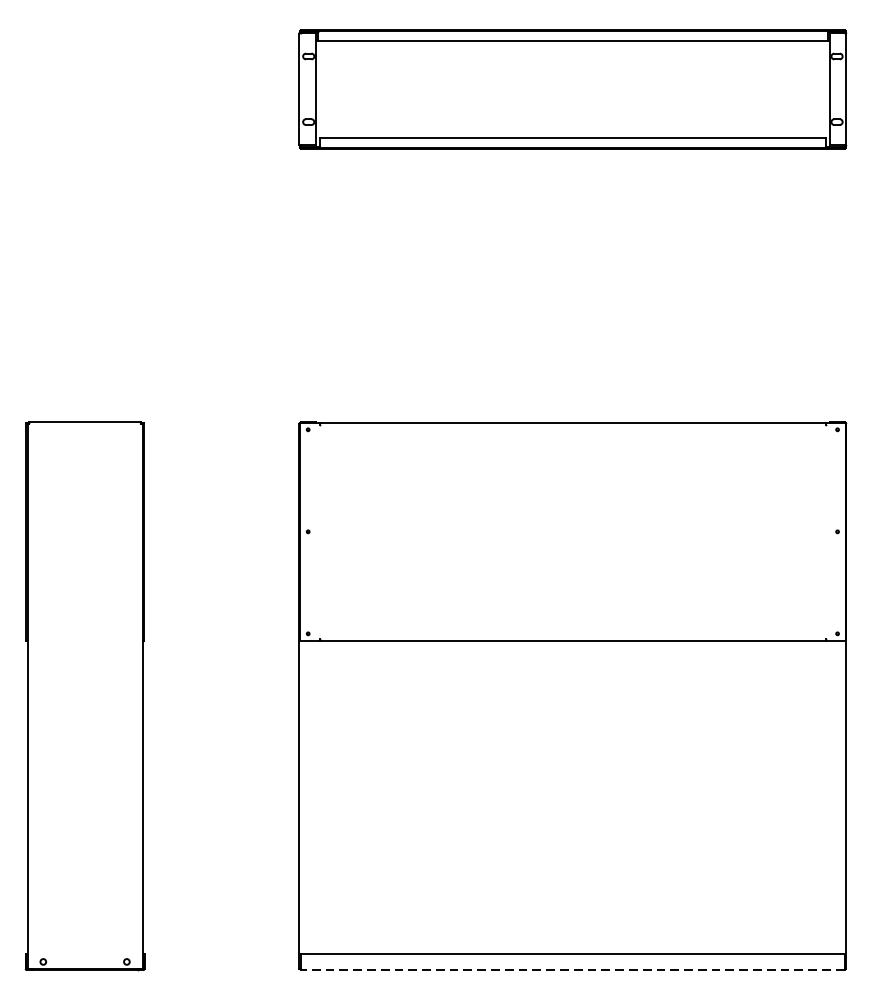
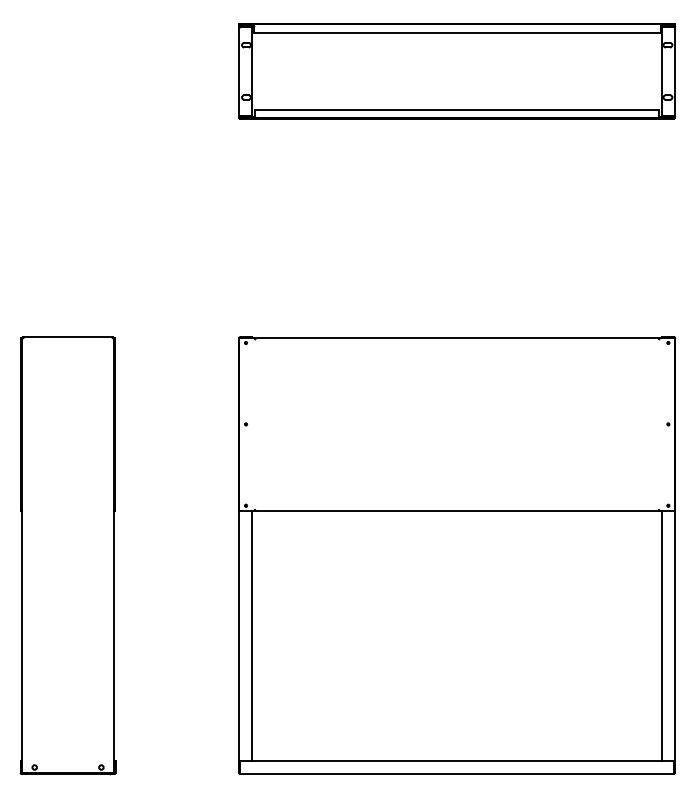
line: (316, 796) -> (252, 635), added
line: (830, 796) -> (662, 635), added
line: (573, 970) -> (457, 774), dashed -> solid

